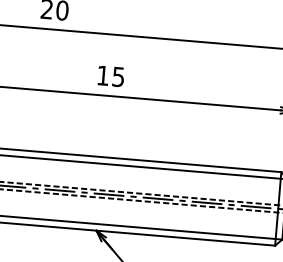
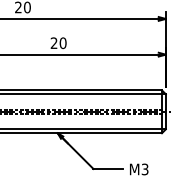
text: (110, 75) -> (58, 42), 15 -> 20

